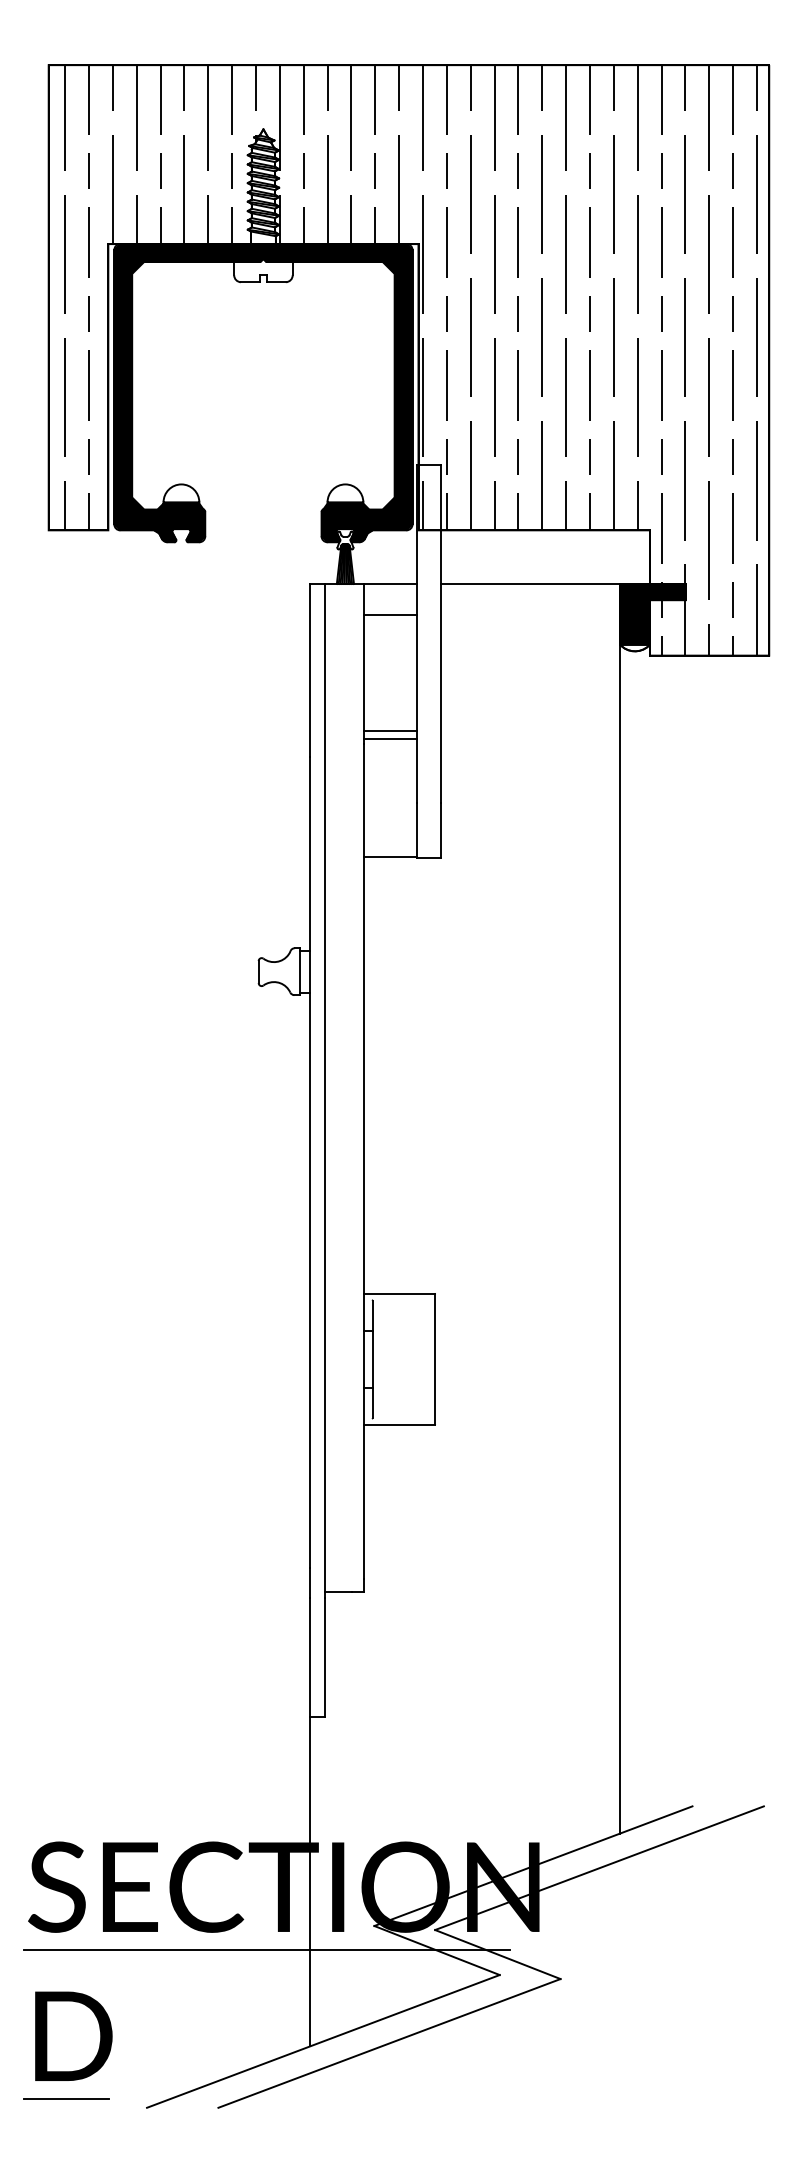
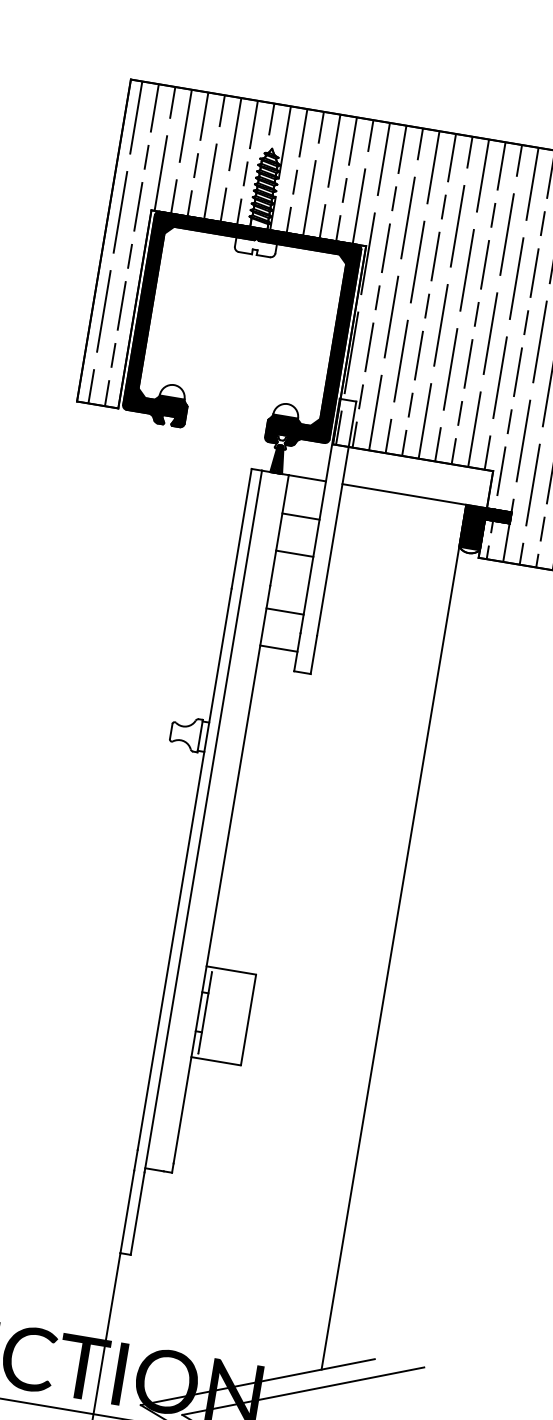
line: (390, 615) -> (300, 516), moved
line: (390, 731) -> (294, 554), moved
line: (390, 738) -> (285, 611), moved
line: (390, 857) -> (278, 648), moved

